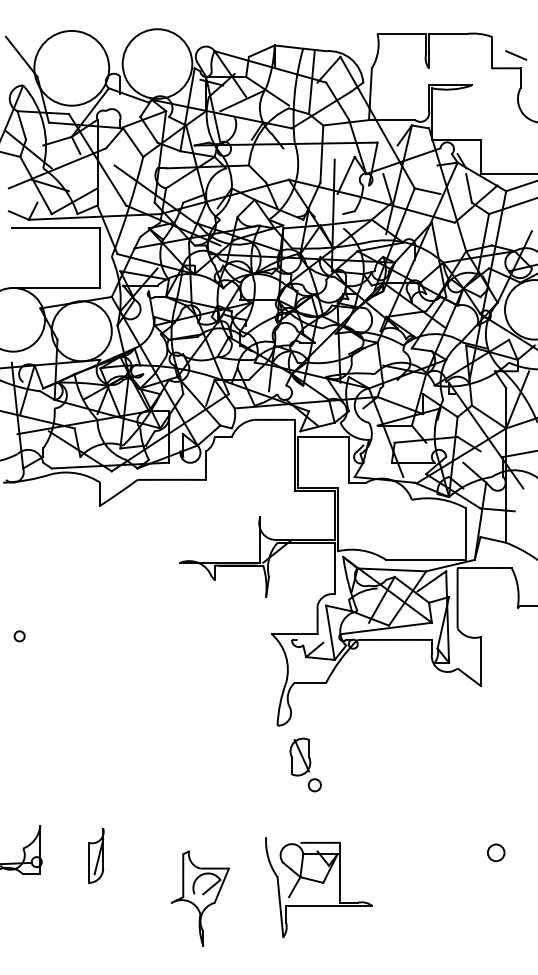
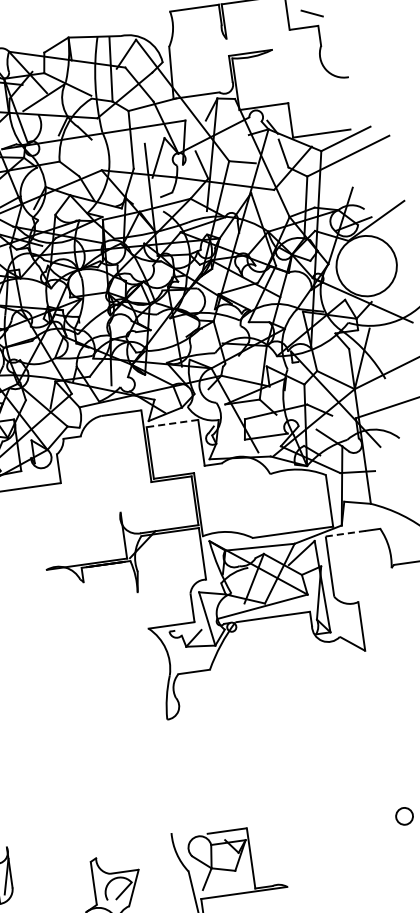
line: (323, 437) -> (172, 424), solid -> dashed
line: (477, 568) -> (345, 533), solid -> dashed
part: (305, 764) -> (200, 754), removed

